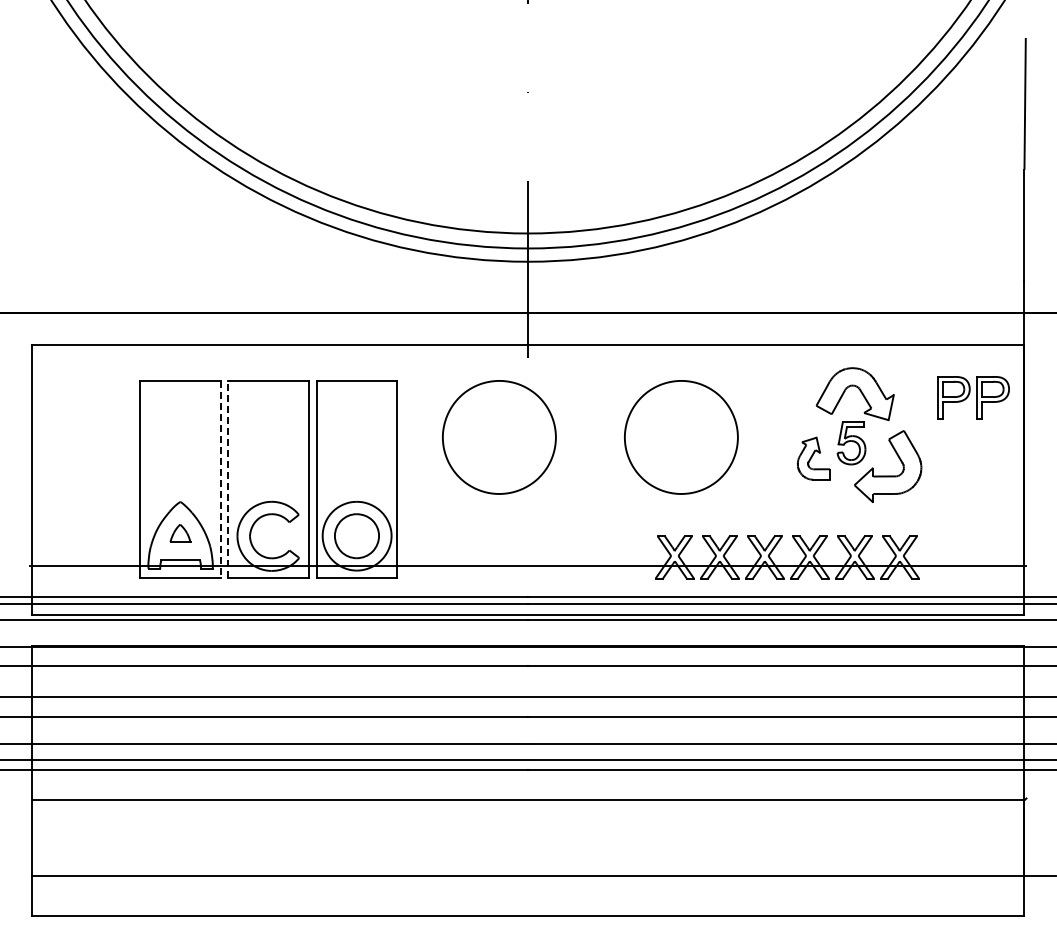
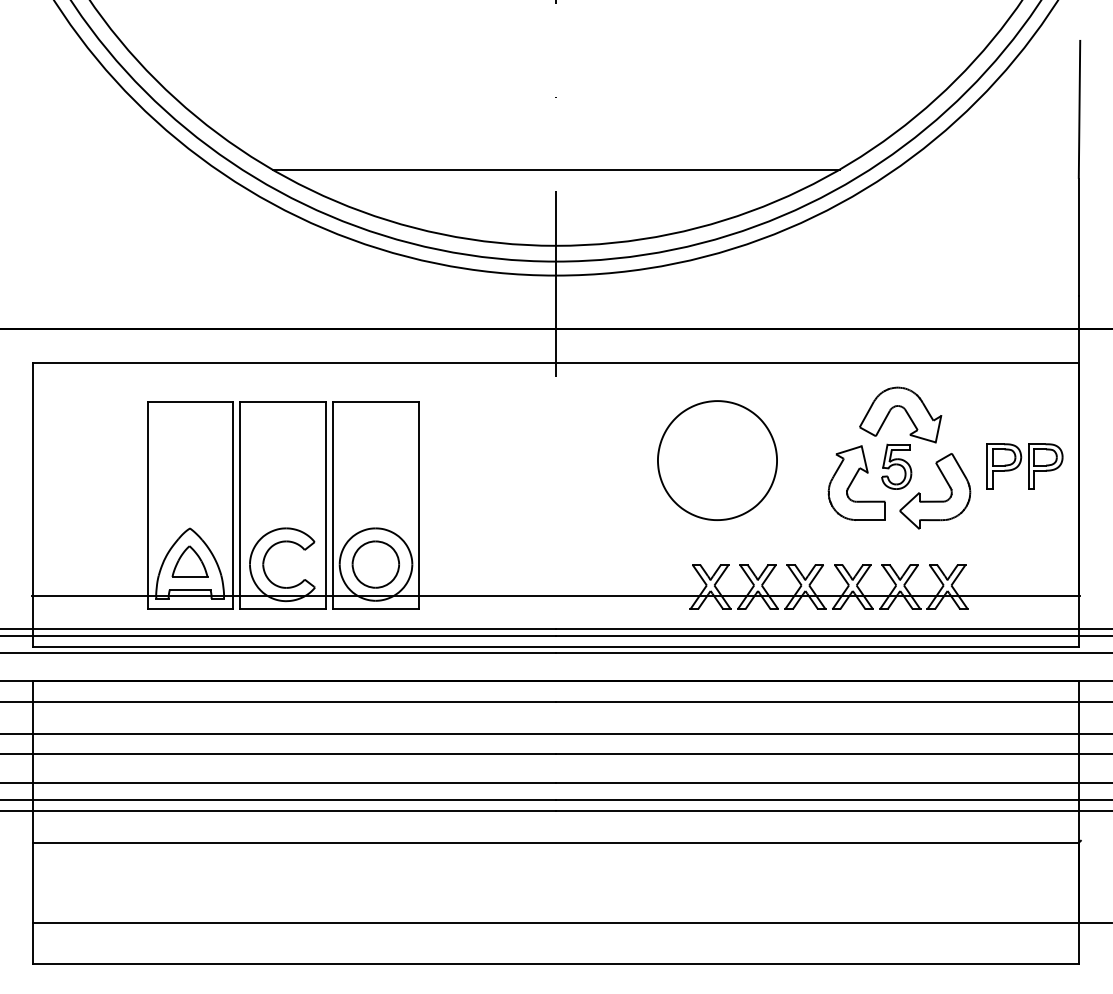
line: (527, 161) -> (555, 170), added
part: (973, 397) -> (1025, 465), moved
part: (499, 437) -> (525, 460), removed
part: (813, 458) -> (856, 482), size x1.67
line: (228, 479) -> (240, 504), dashed -> solid
line: (221, 480) -> (233, 505), dashed -> solid
part: (180, 533) -> (190, 561), size x1.67

